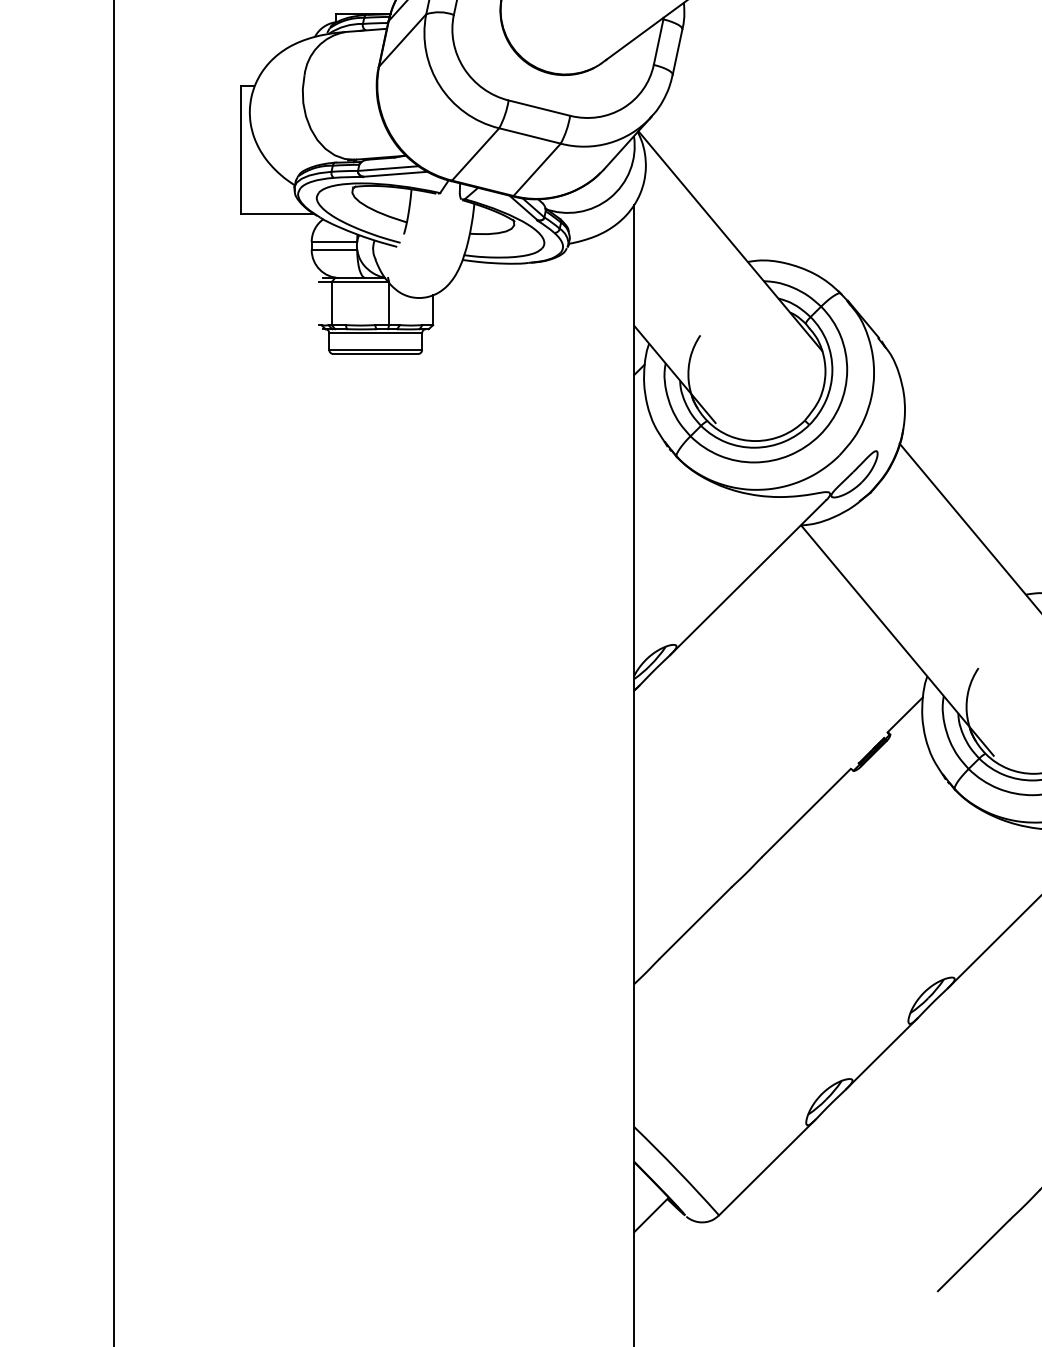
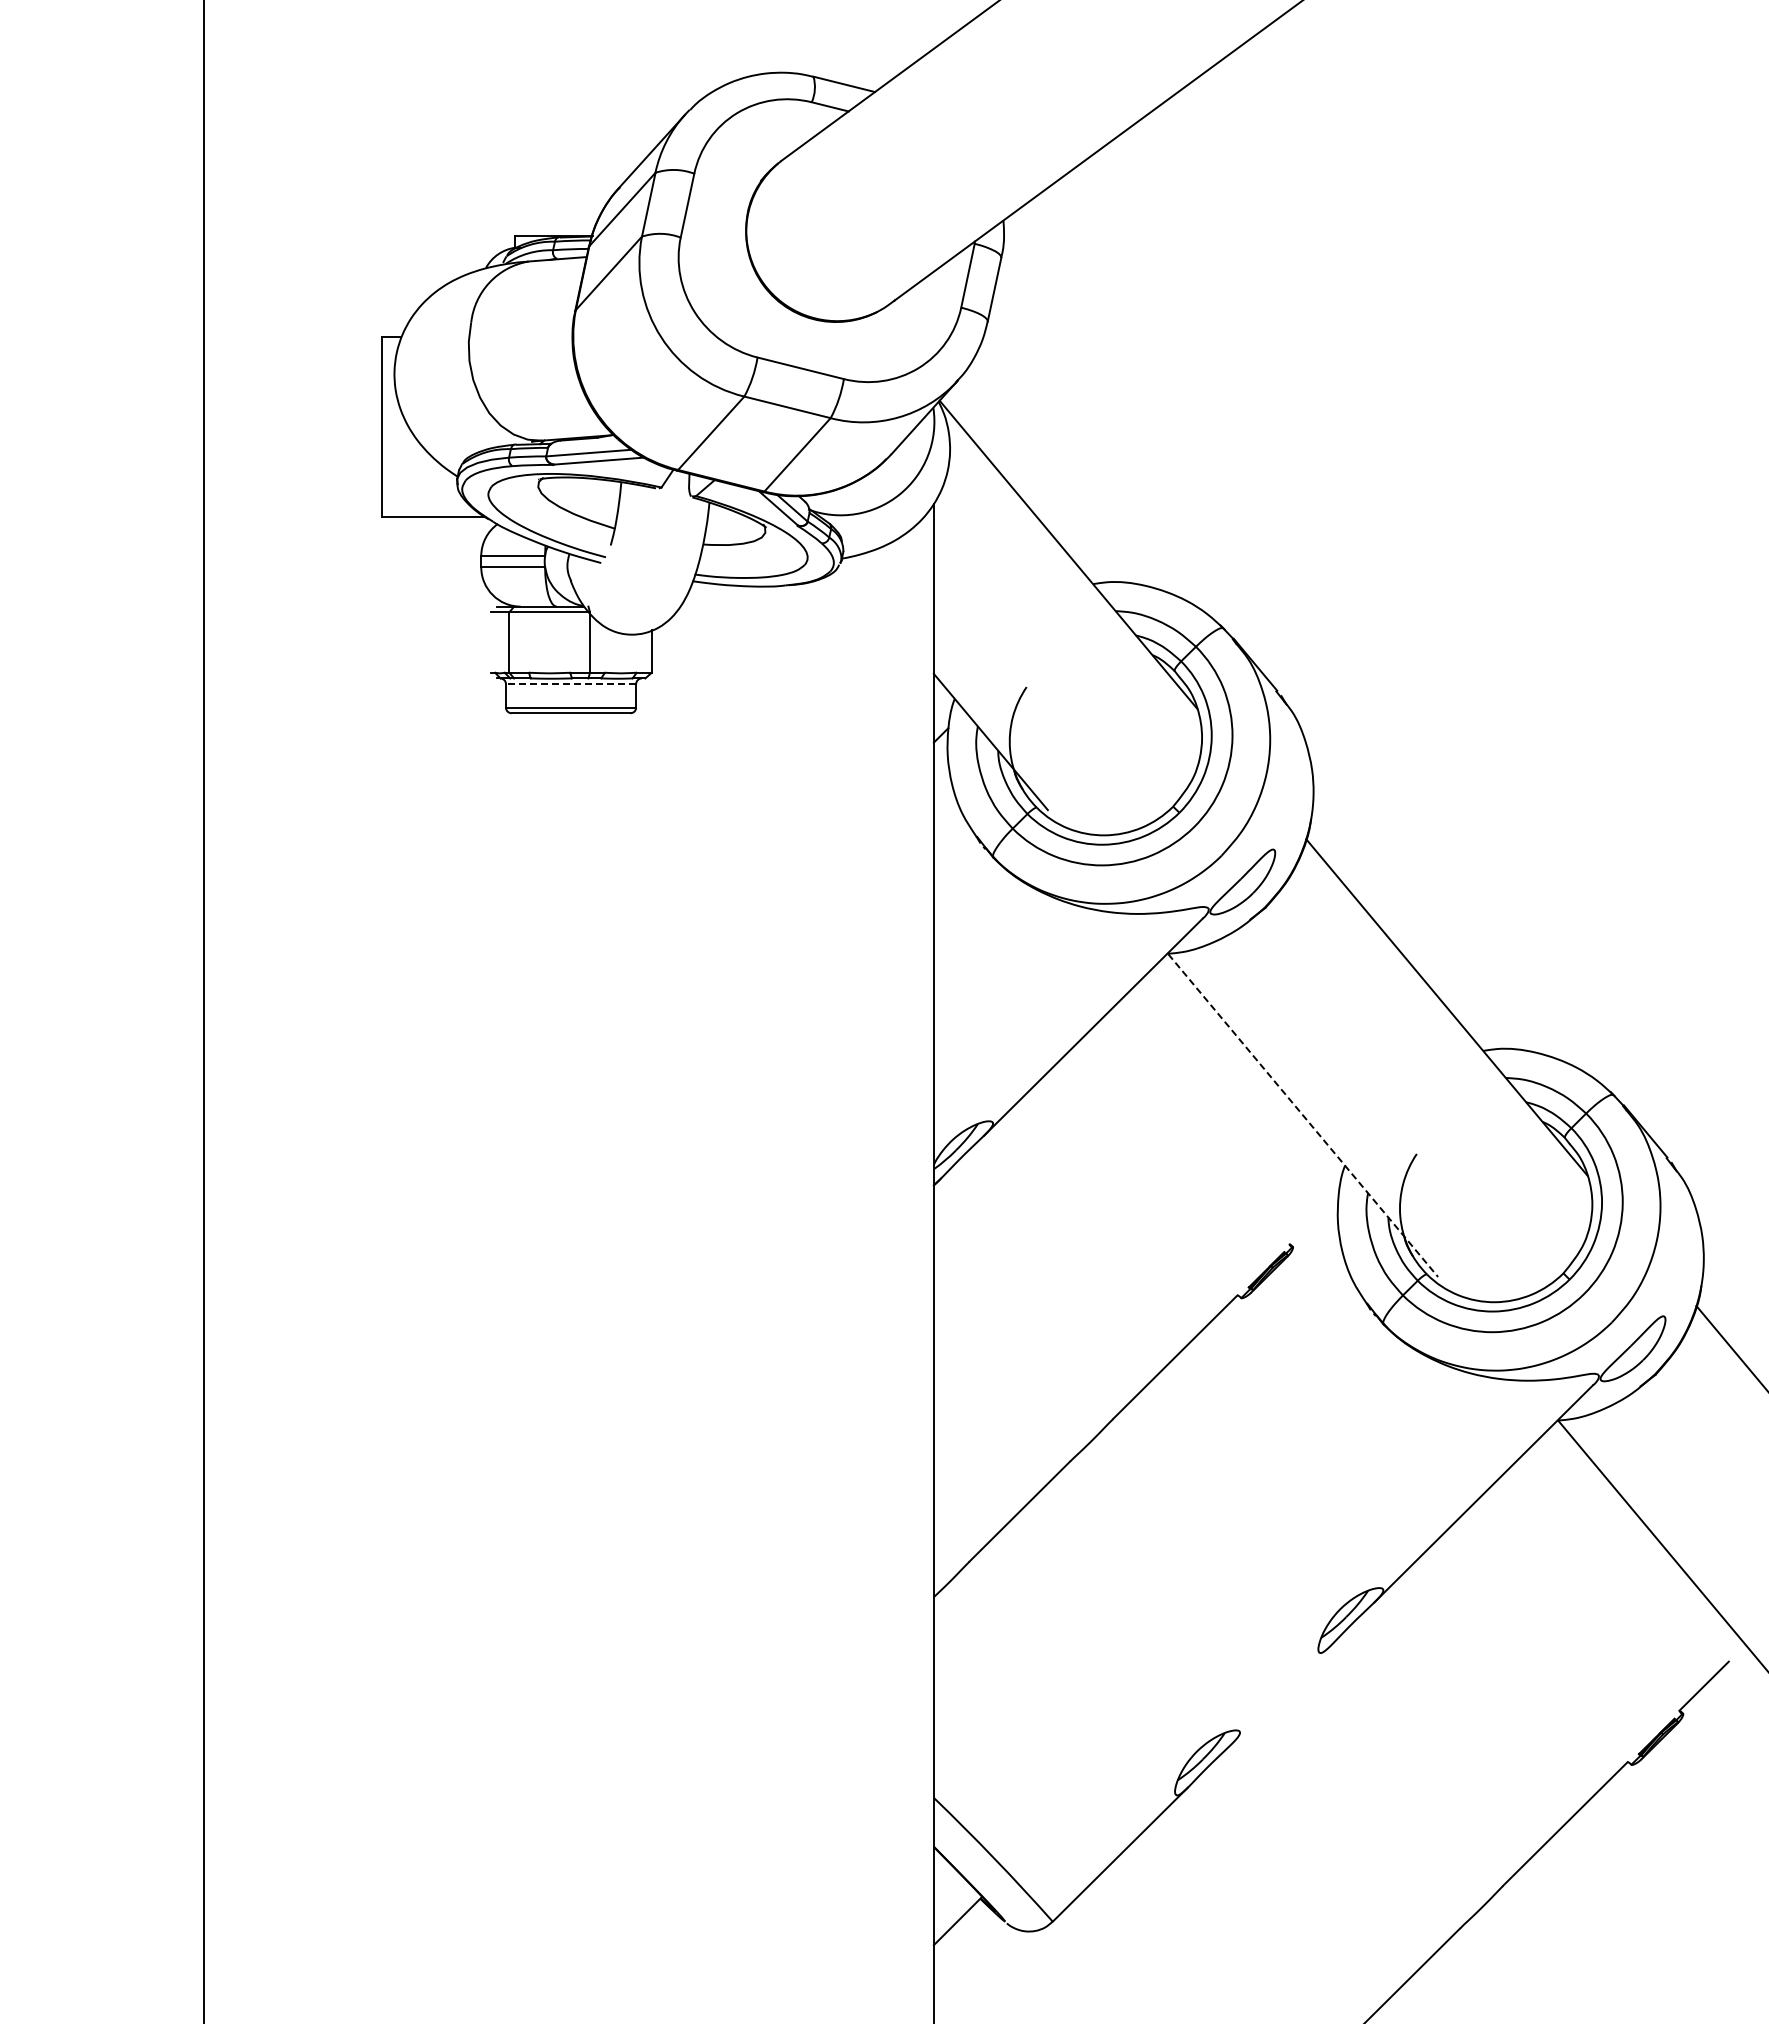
line: (375, 333) -> (570, 684), solid -> dashed
line: (897, 641) -> (1303, 1116), solid -> dashed
line: (904, 714) -> (1313, 1218), removed
line: (881, 1053) -> (1280, 1694), removed

